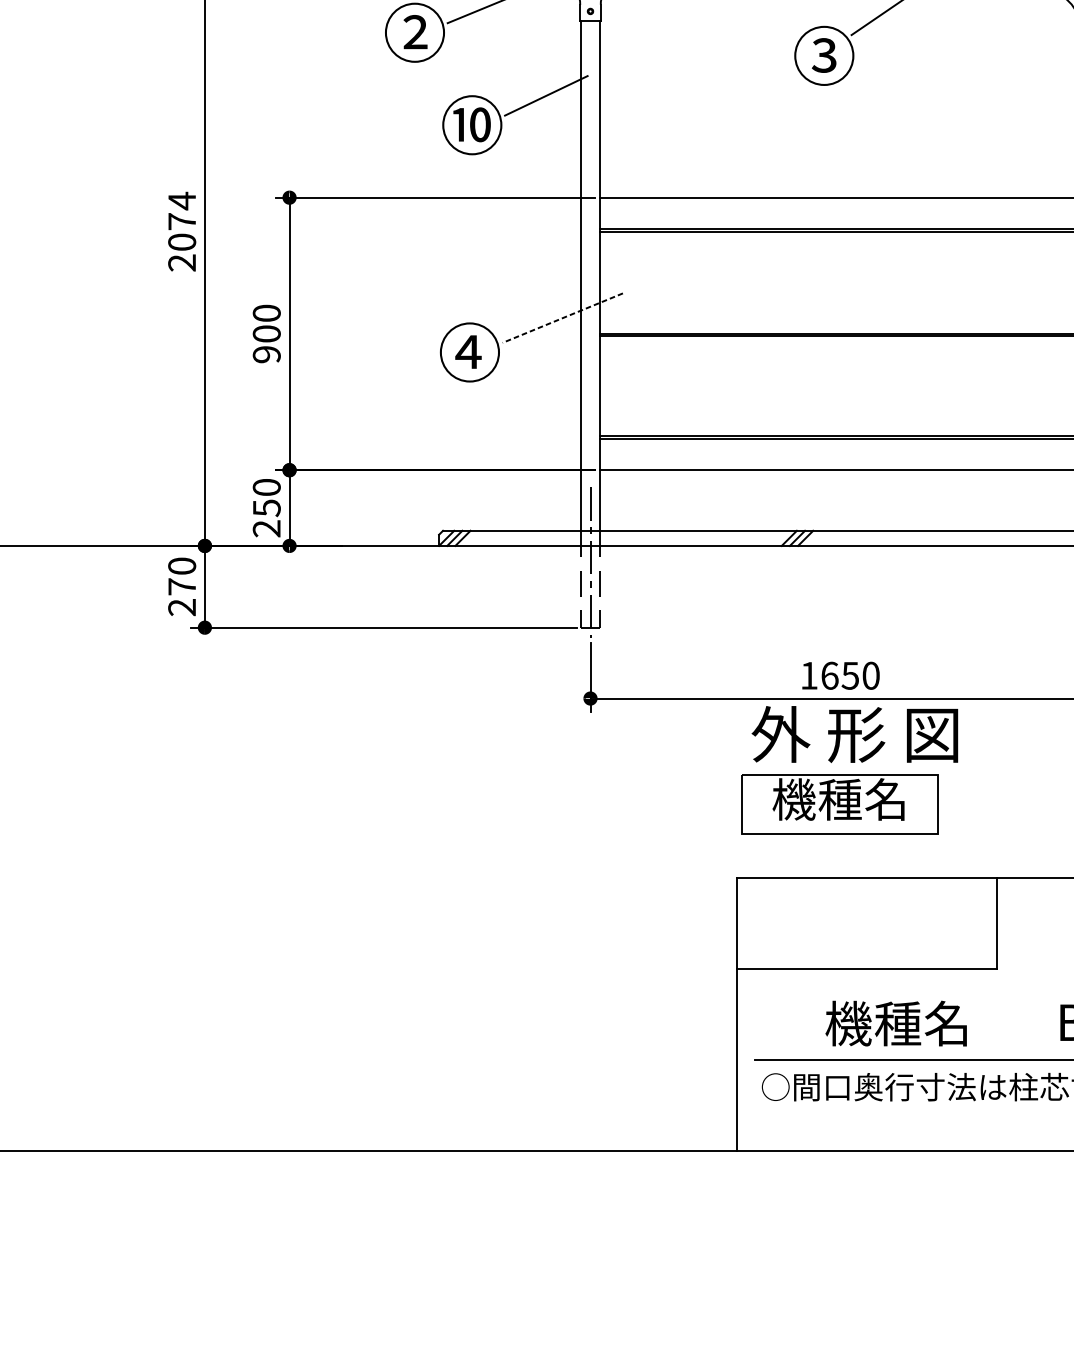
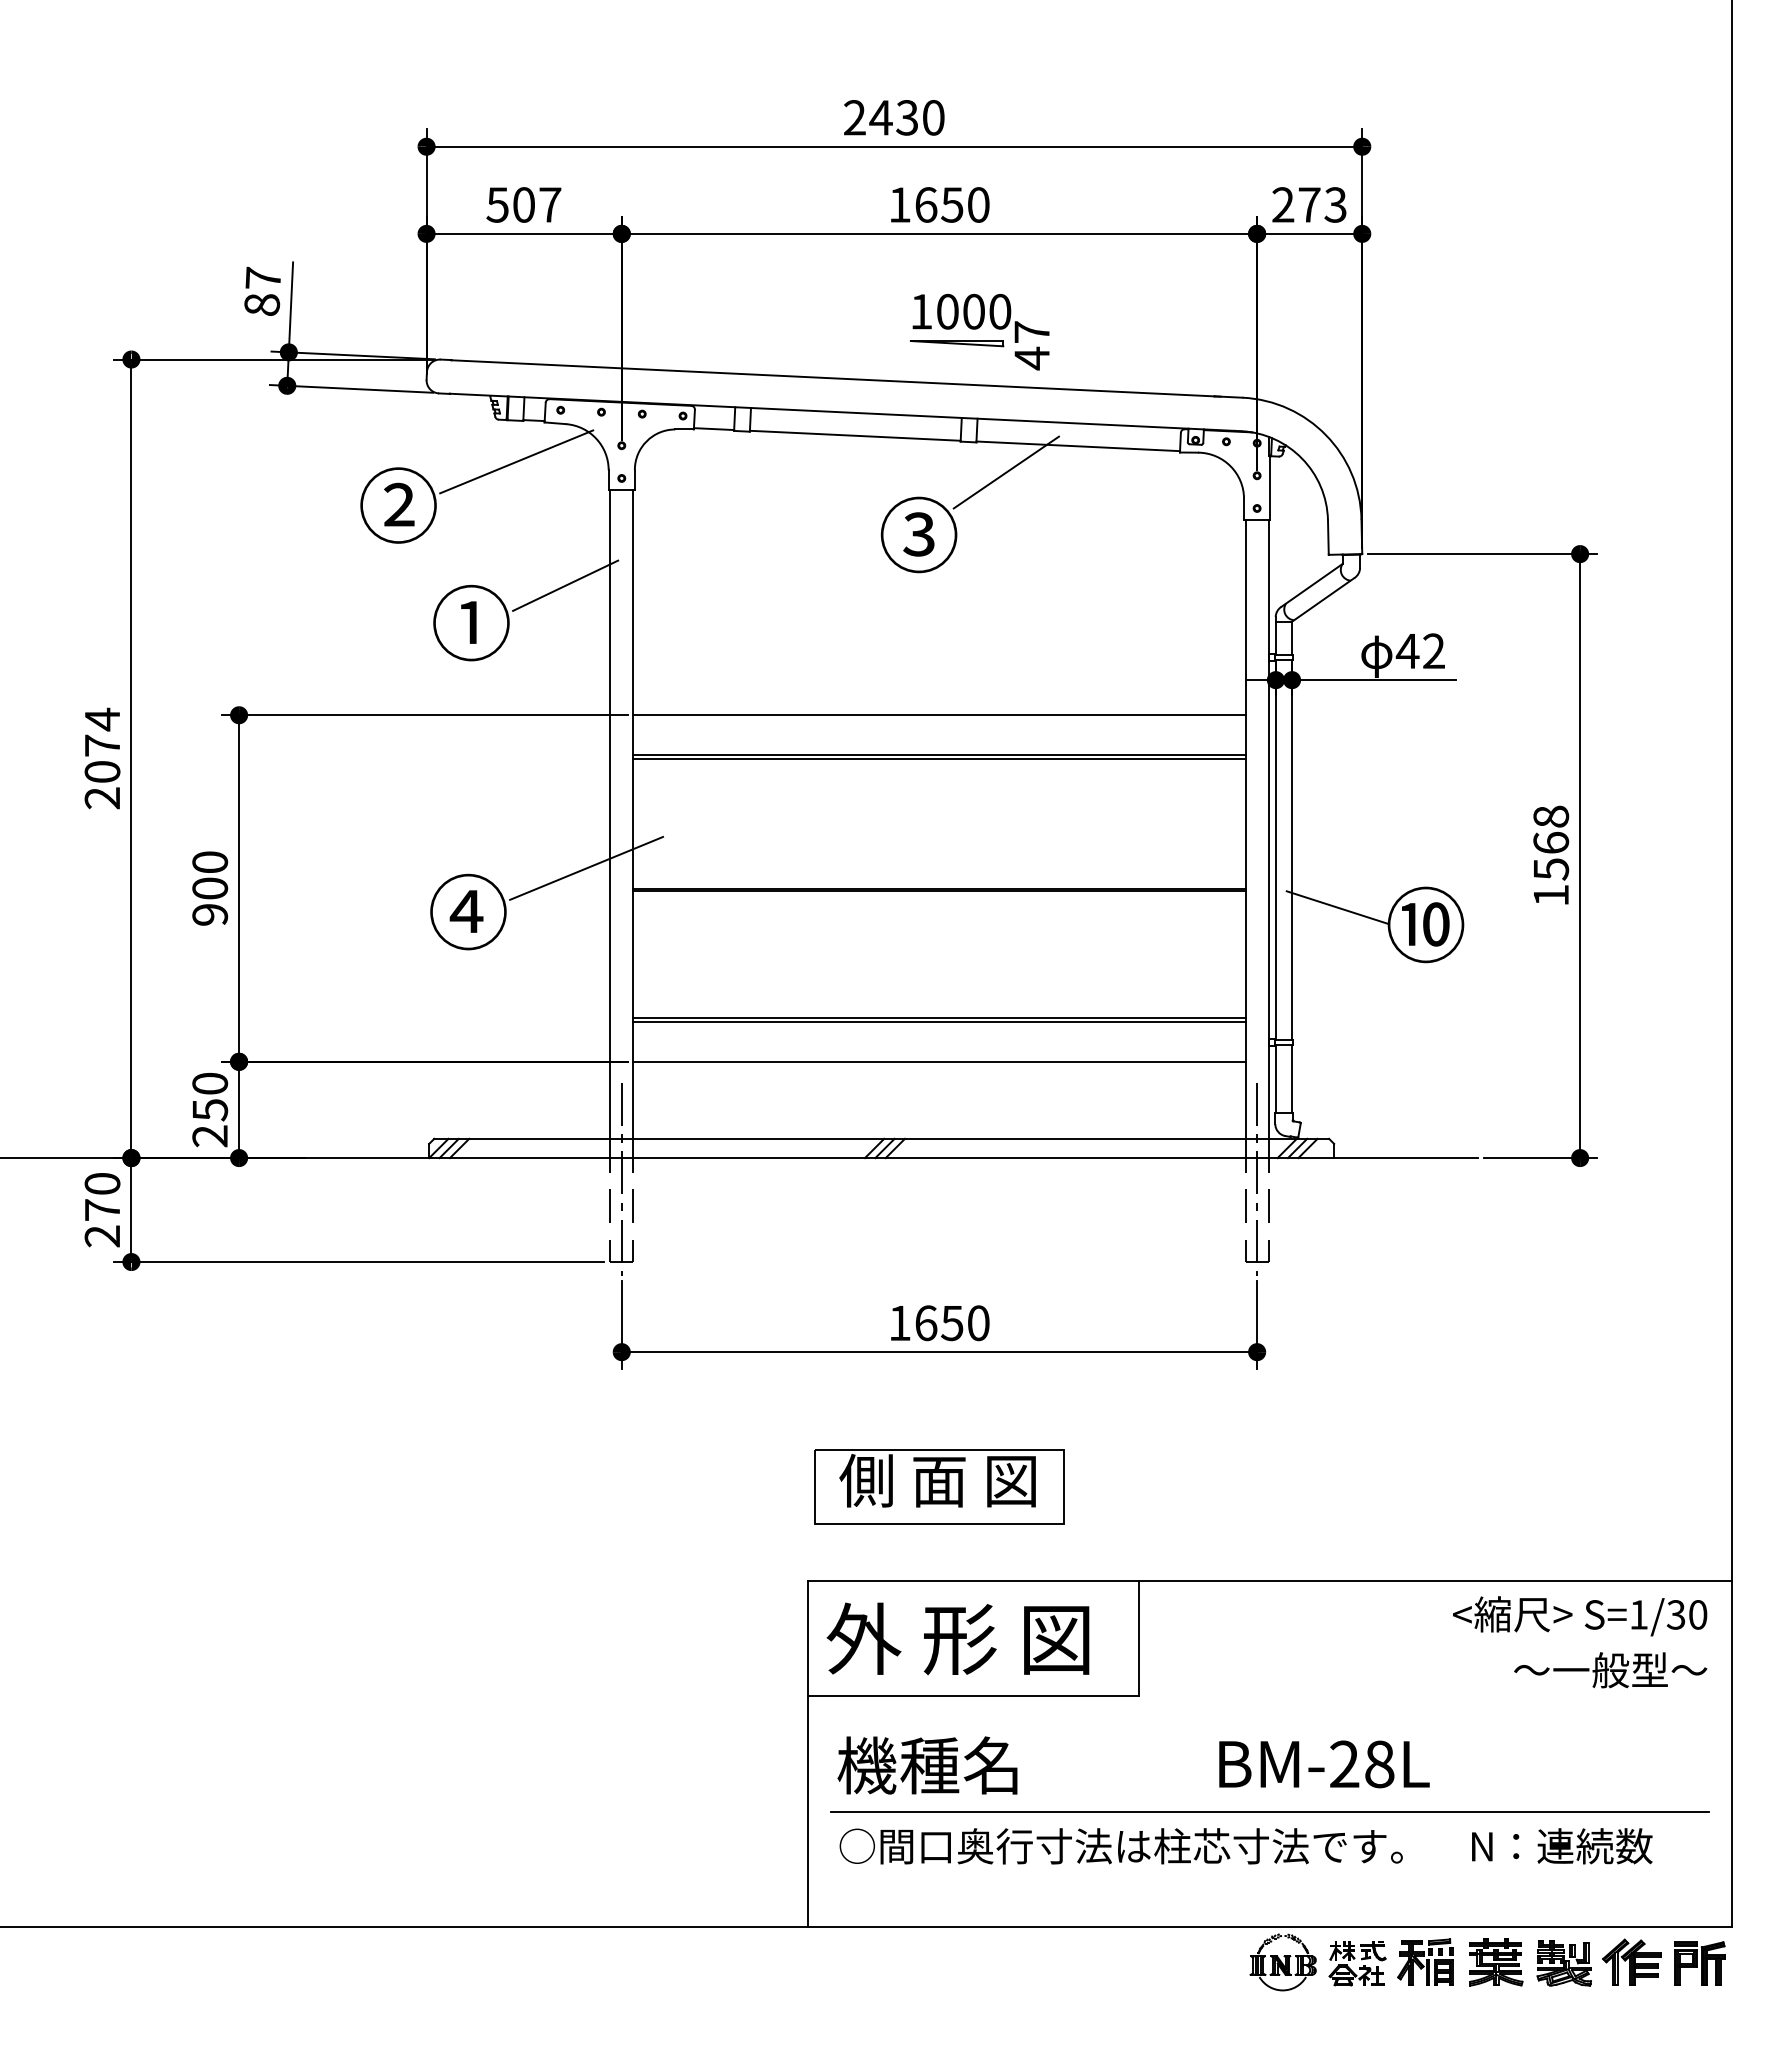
text: (472, 124) -> (471, 622), ⑩ -> ①
line: (562, 318) -> (586, 868), dashed -> solid
text: (854, 734) -> (957, 1638), moved
text: (838, 799) -> (937, 1480), 機種名 -> 側 面 図
text: (896, 1023) -> (927, 1765), moved

